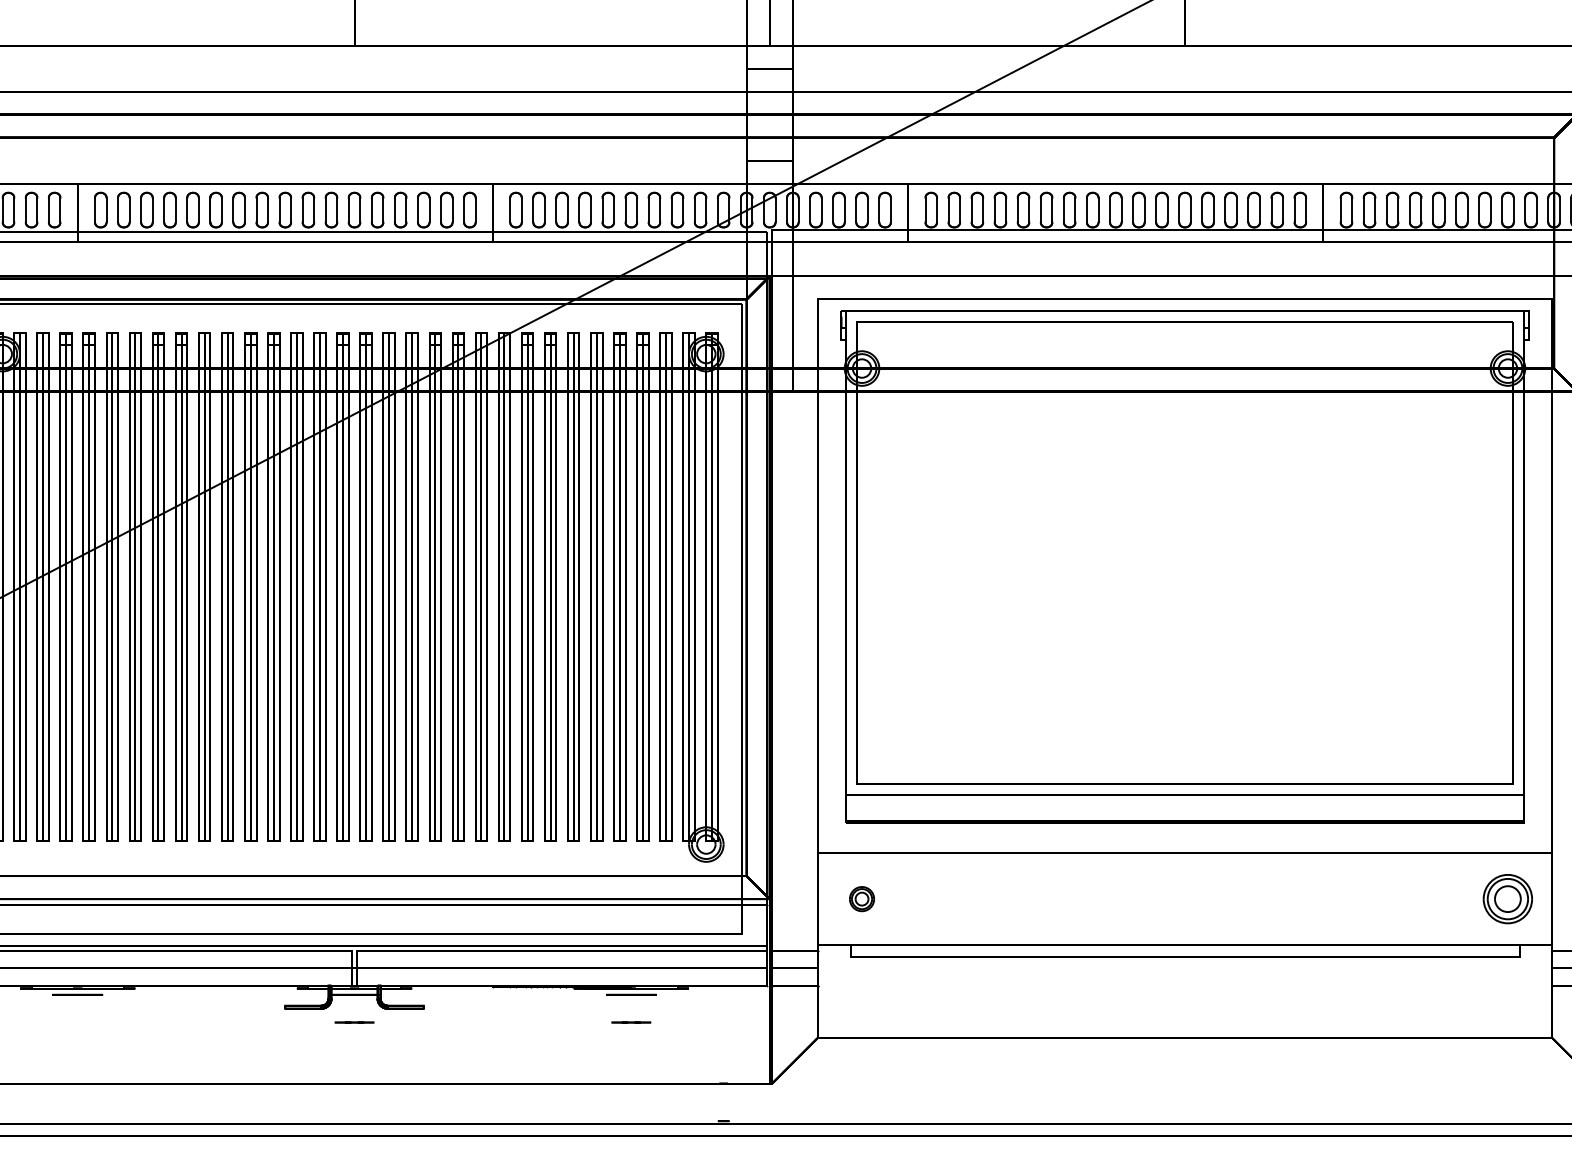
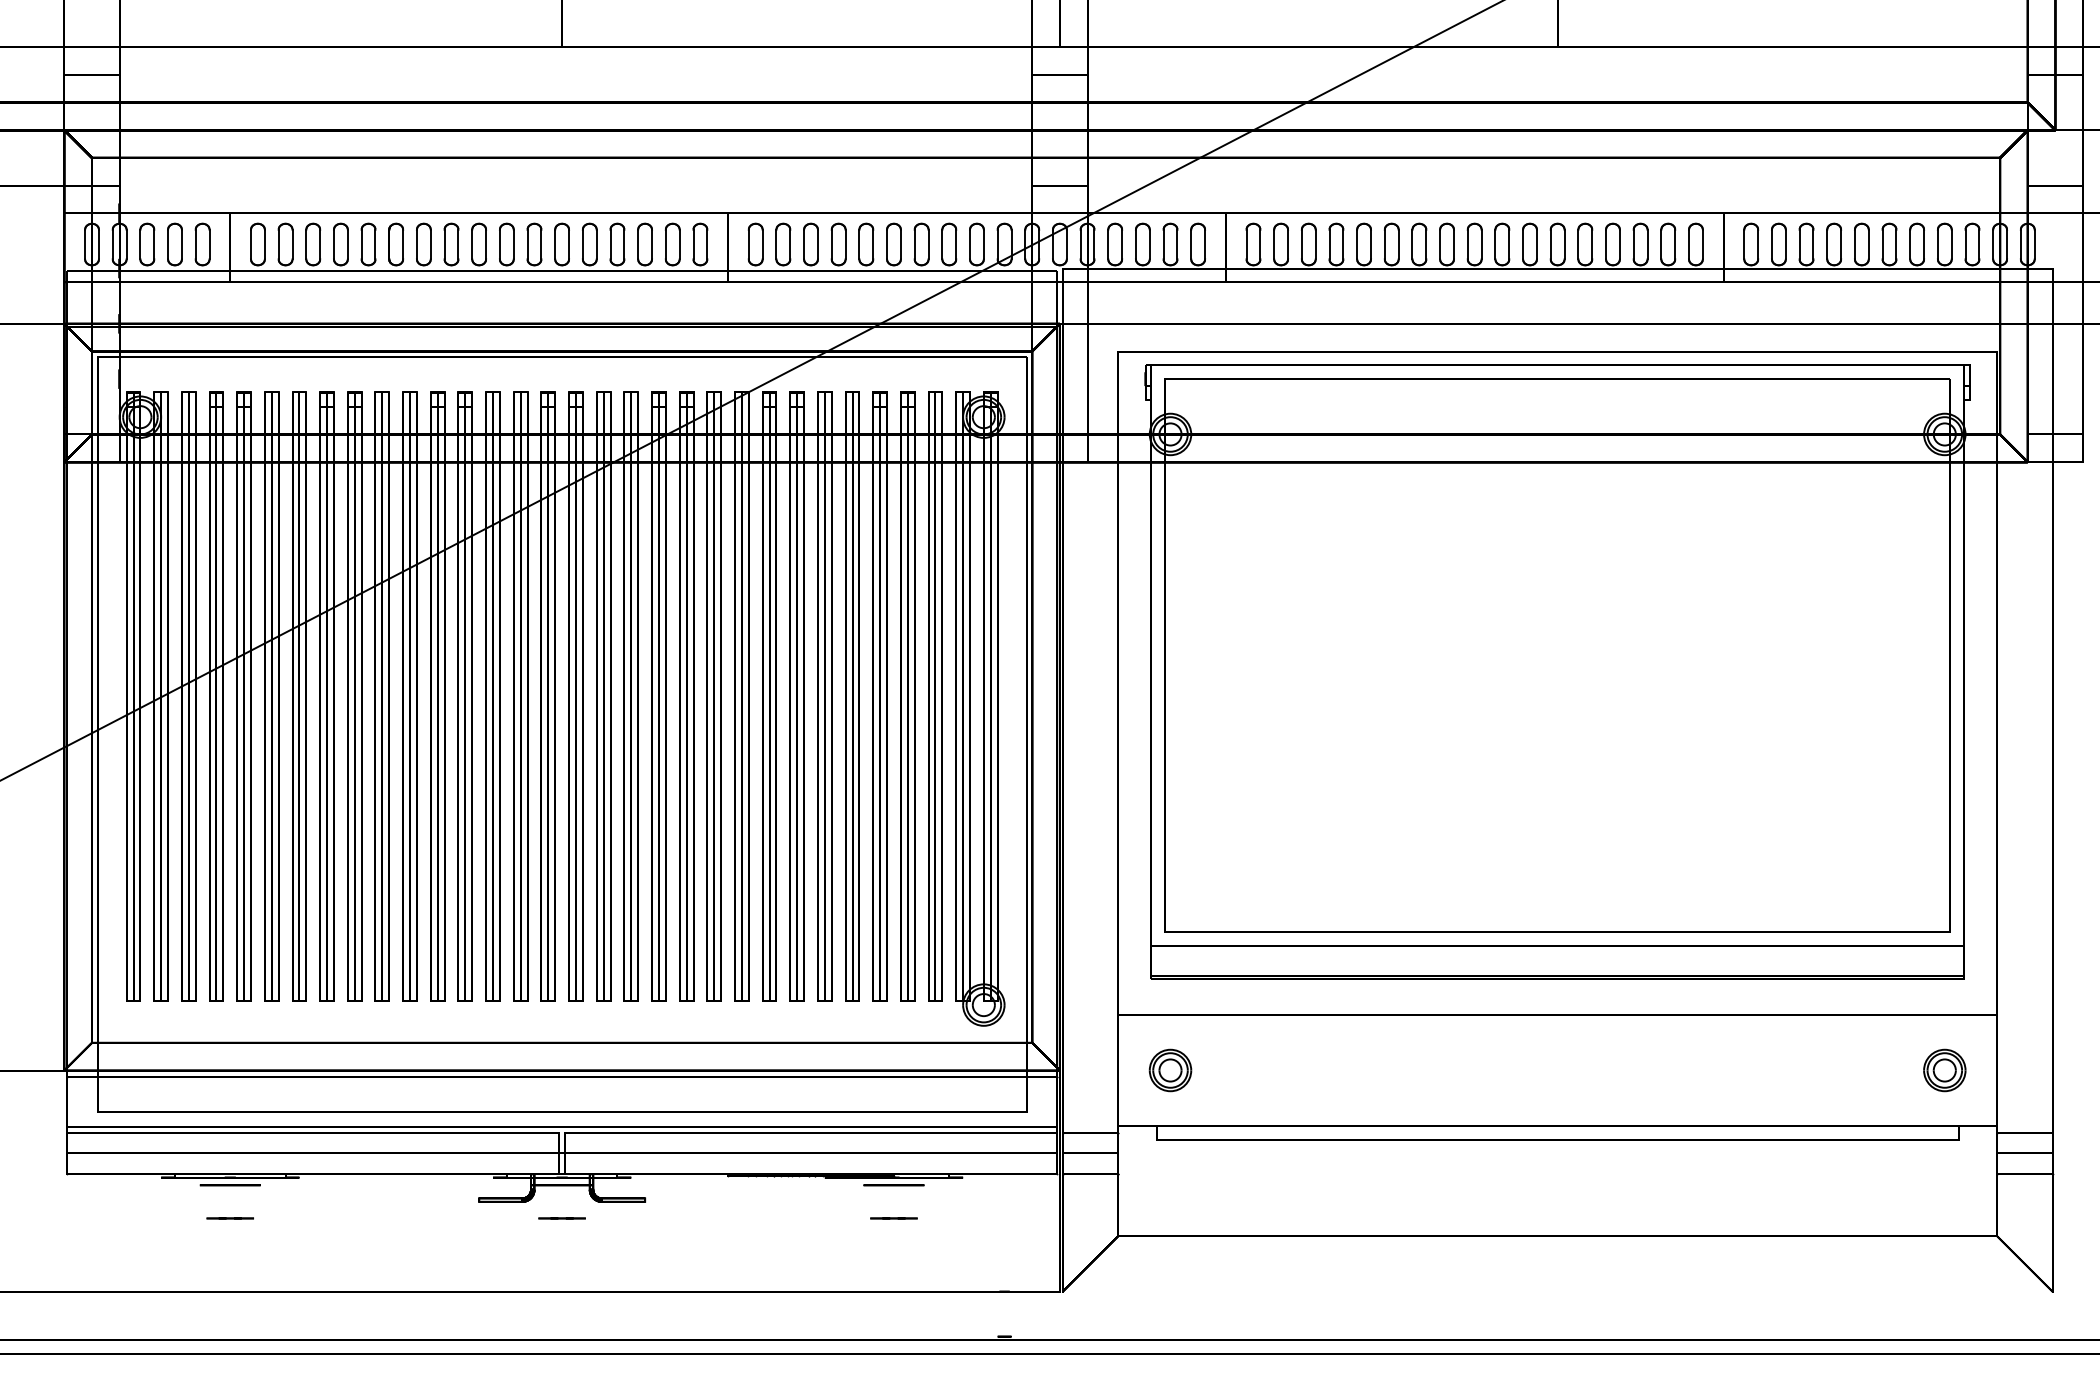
part: (862, 899) -> (1170, 1070), size x1.43
part: (1507, 899) -> (1944, 1070), size x0.71
line: (77, 1022) -> (229, 1218), added

